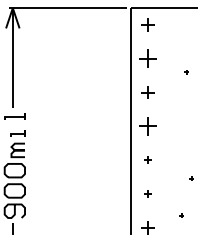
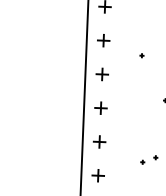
part: (147, 58) -> (103, 40), size x0.71
part: (147, 126) -> (100, 108), size x0.71
part: (147, 159) -> (99, 141), size x1.67
part: (147, 193) -> (97, 175), size x1.67

